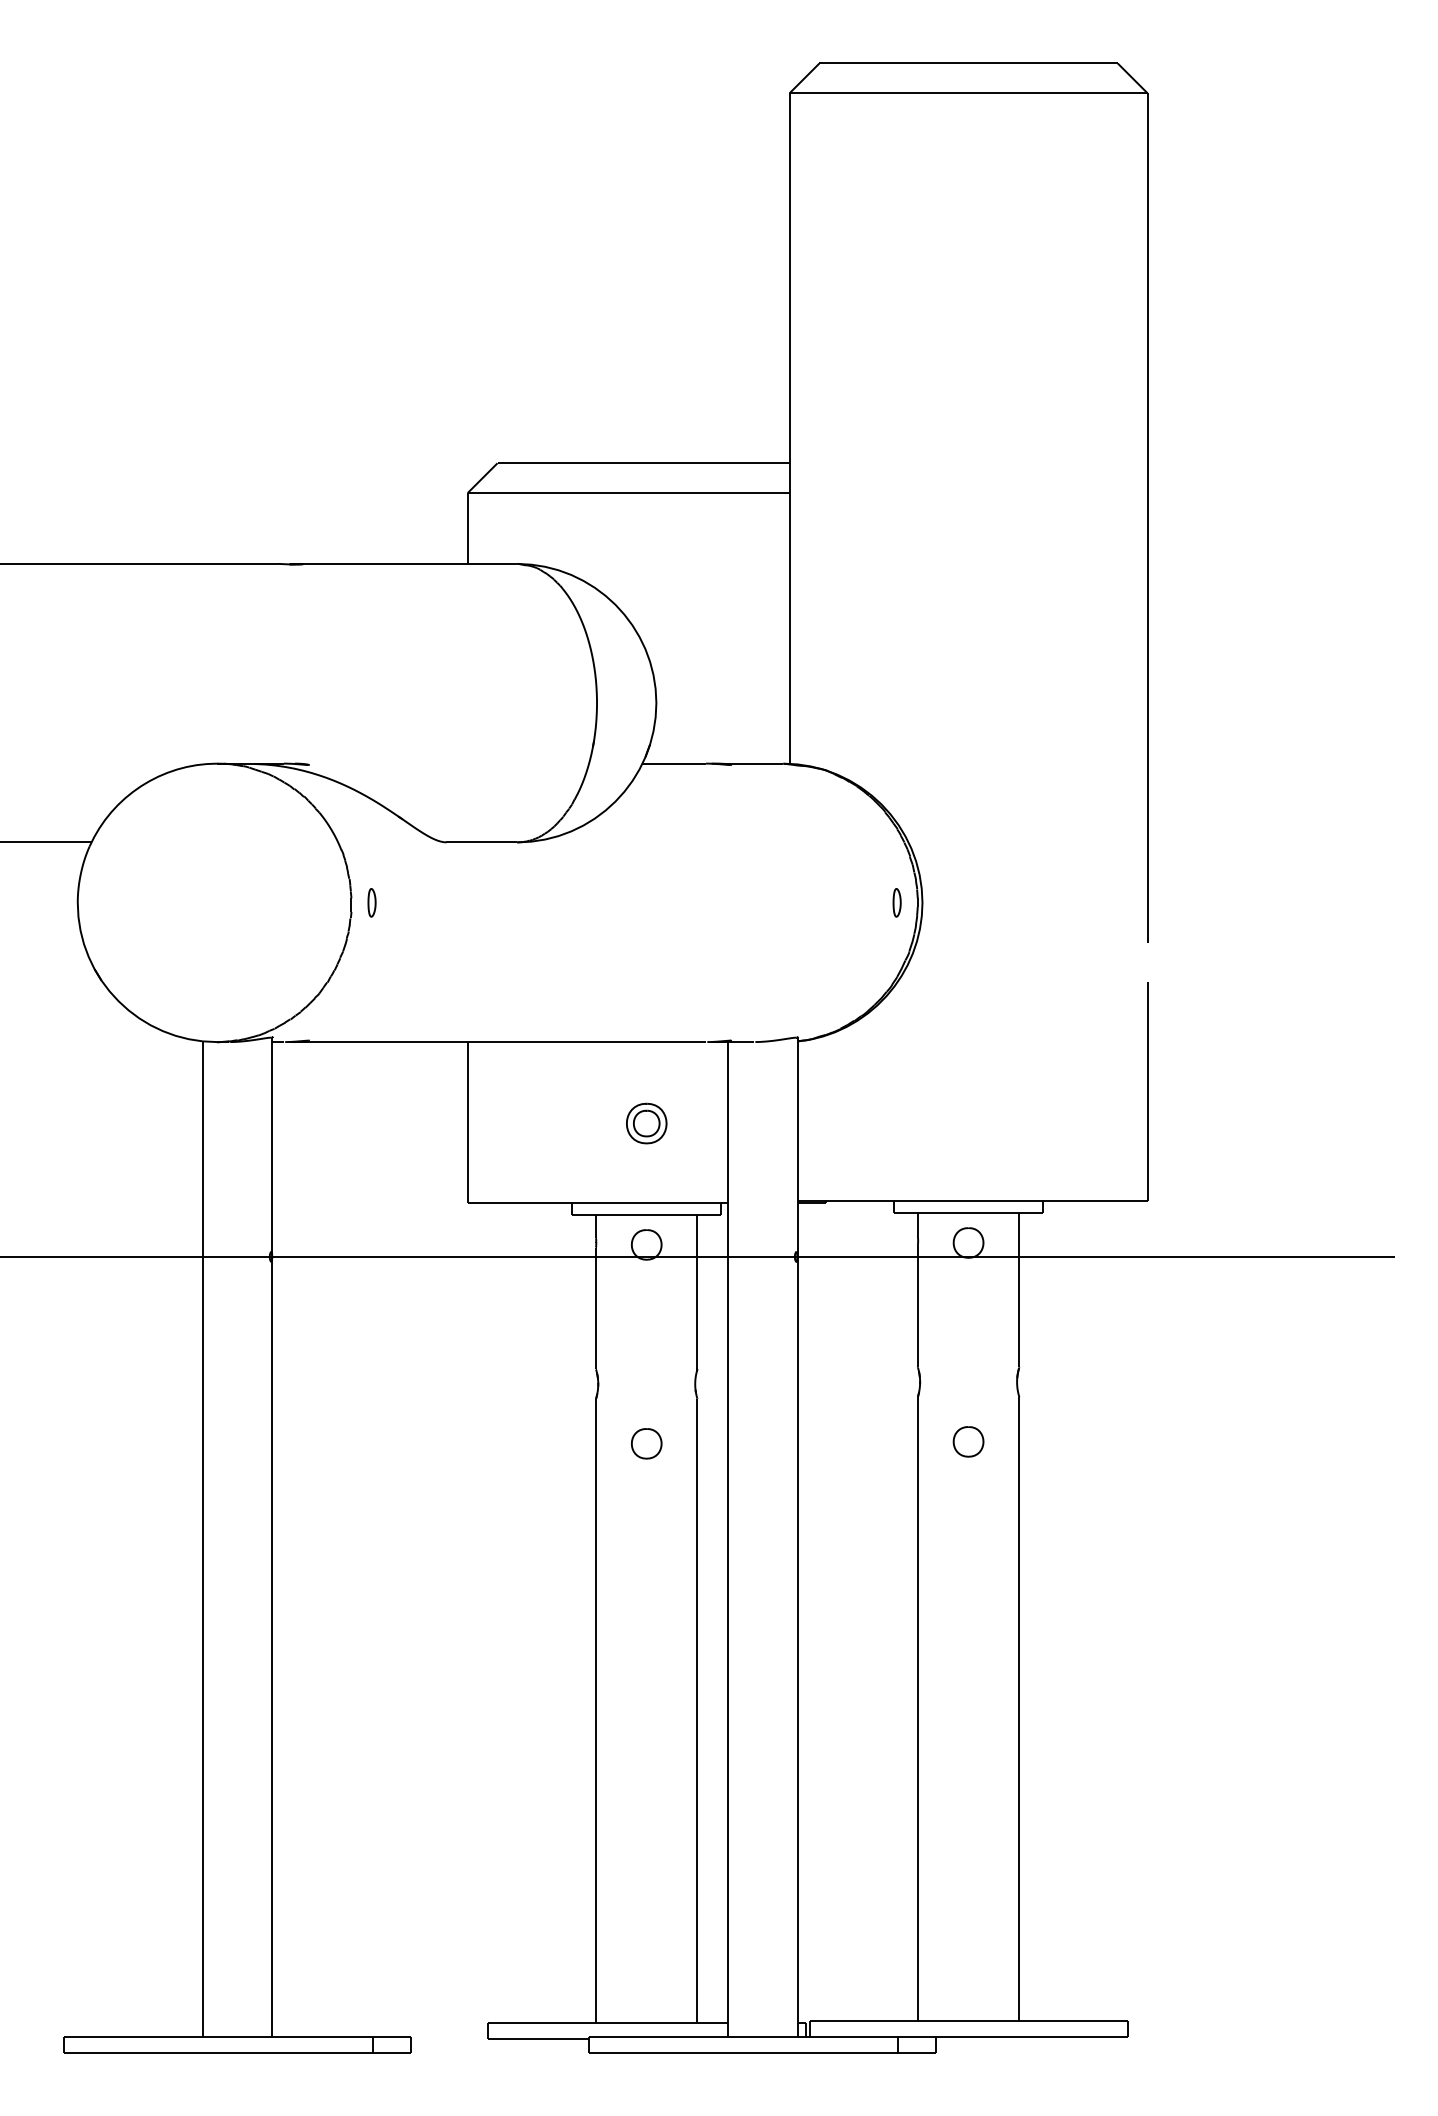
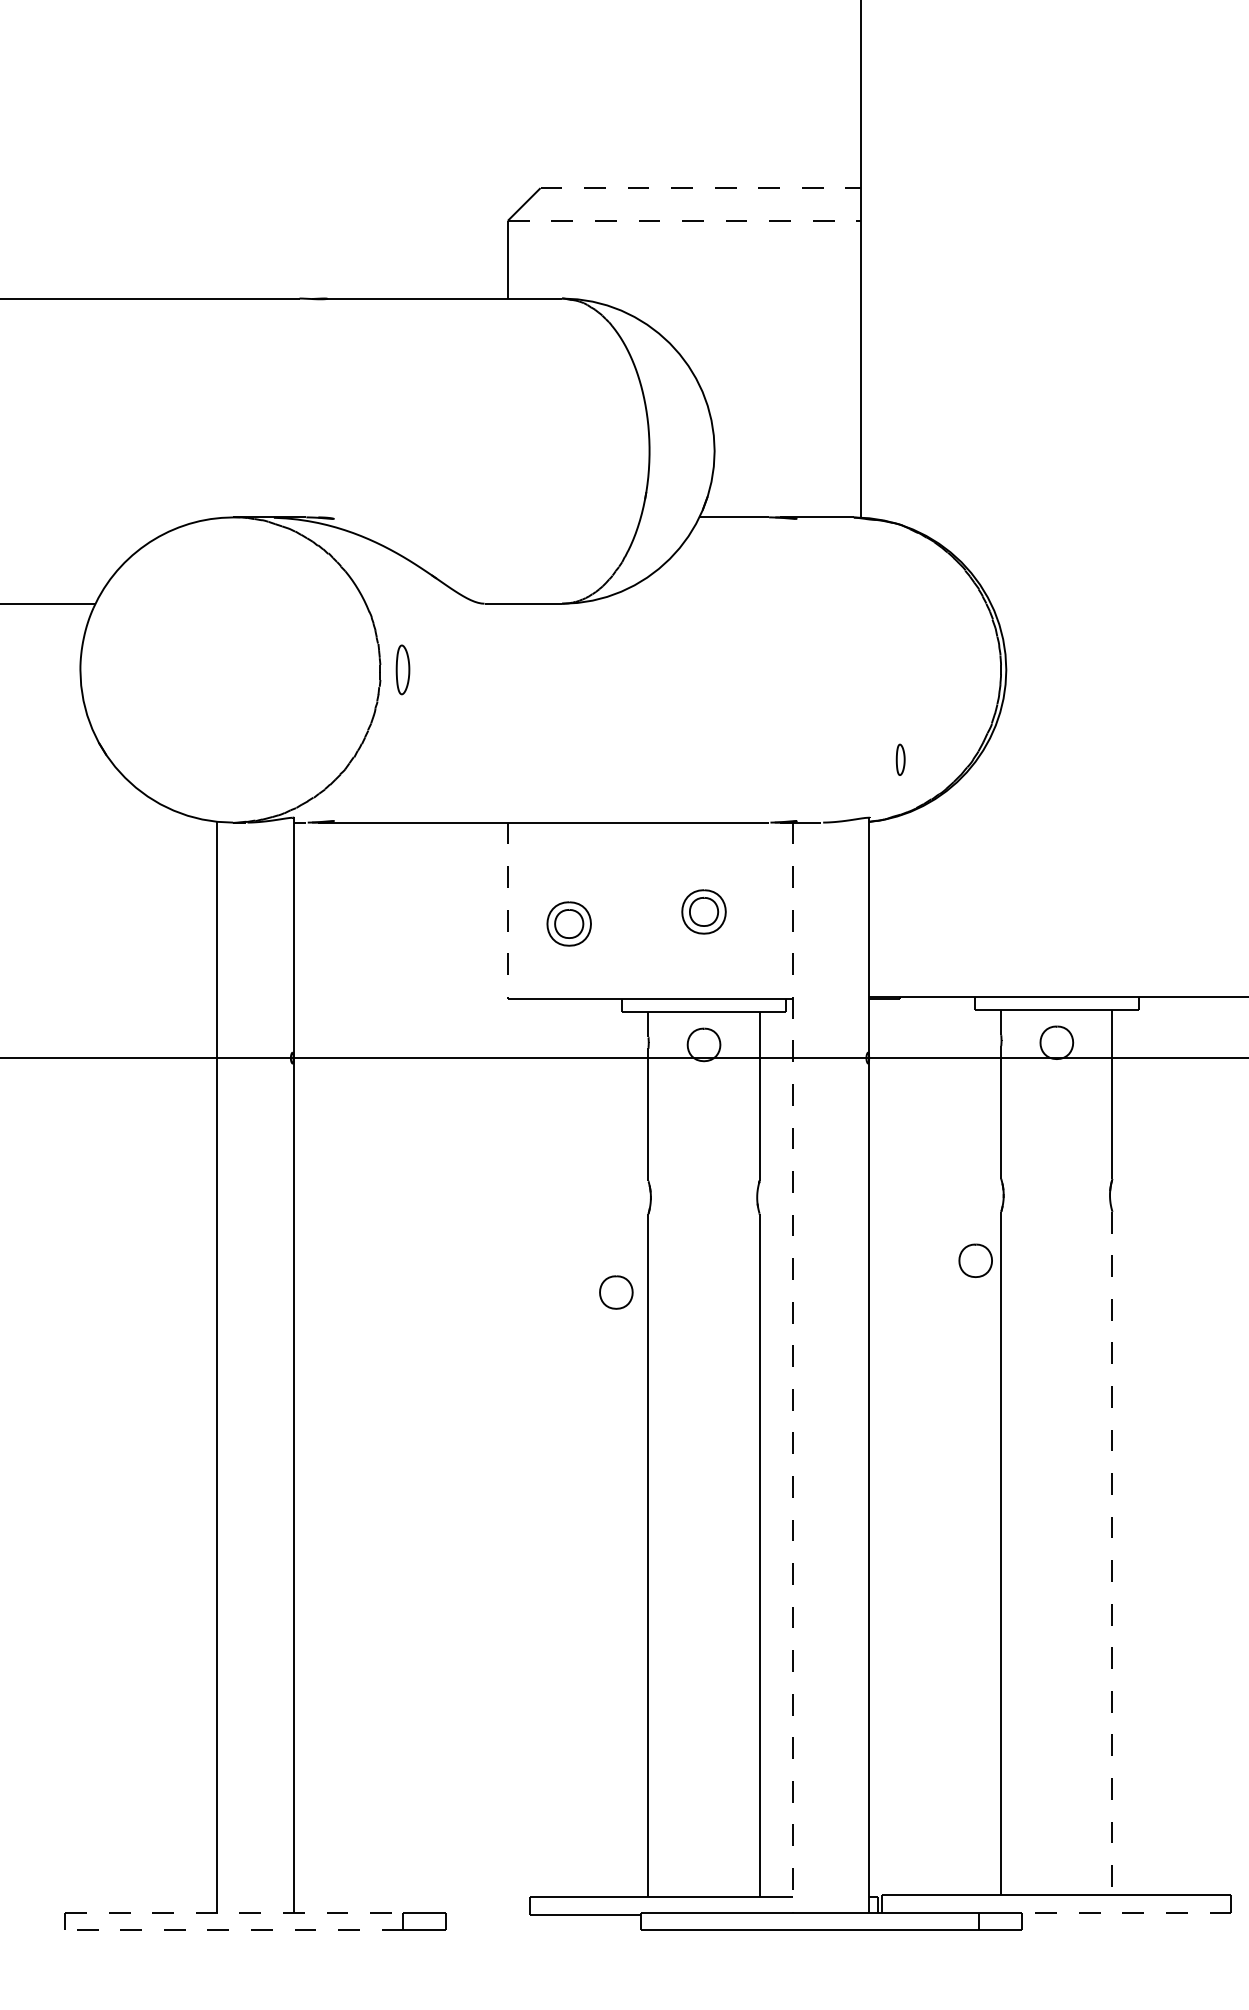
line: (644, 463) -> (701, 188), solid -> dashed
line: (628, 493) -> (684, 221), solid -> dashed
part: (371, 902) -> (402, 669), size x1.6
part: (896, 902) -> (900, 759), moved
line: (467, 1122) -> (507, 910), solid -> dashed
part: (523, 1134) -> (568, 923), added
part: (968, 1441) -> (975, 1260), moved
part: (646, 1443) -> (616, 1292), moved
line: (727, 1539) -> (792, 1367), solid -> dashed
line: (1019, 1708) -> (1112, 1553), solid -> dashed
line: (218, 2036) -> (234, 1912), solid -> dashed
line: (1032, 2036) -> (1126, 1912), solid -> dashed
line: (217, 2052) -> (233, 1930), solid -> dashed

